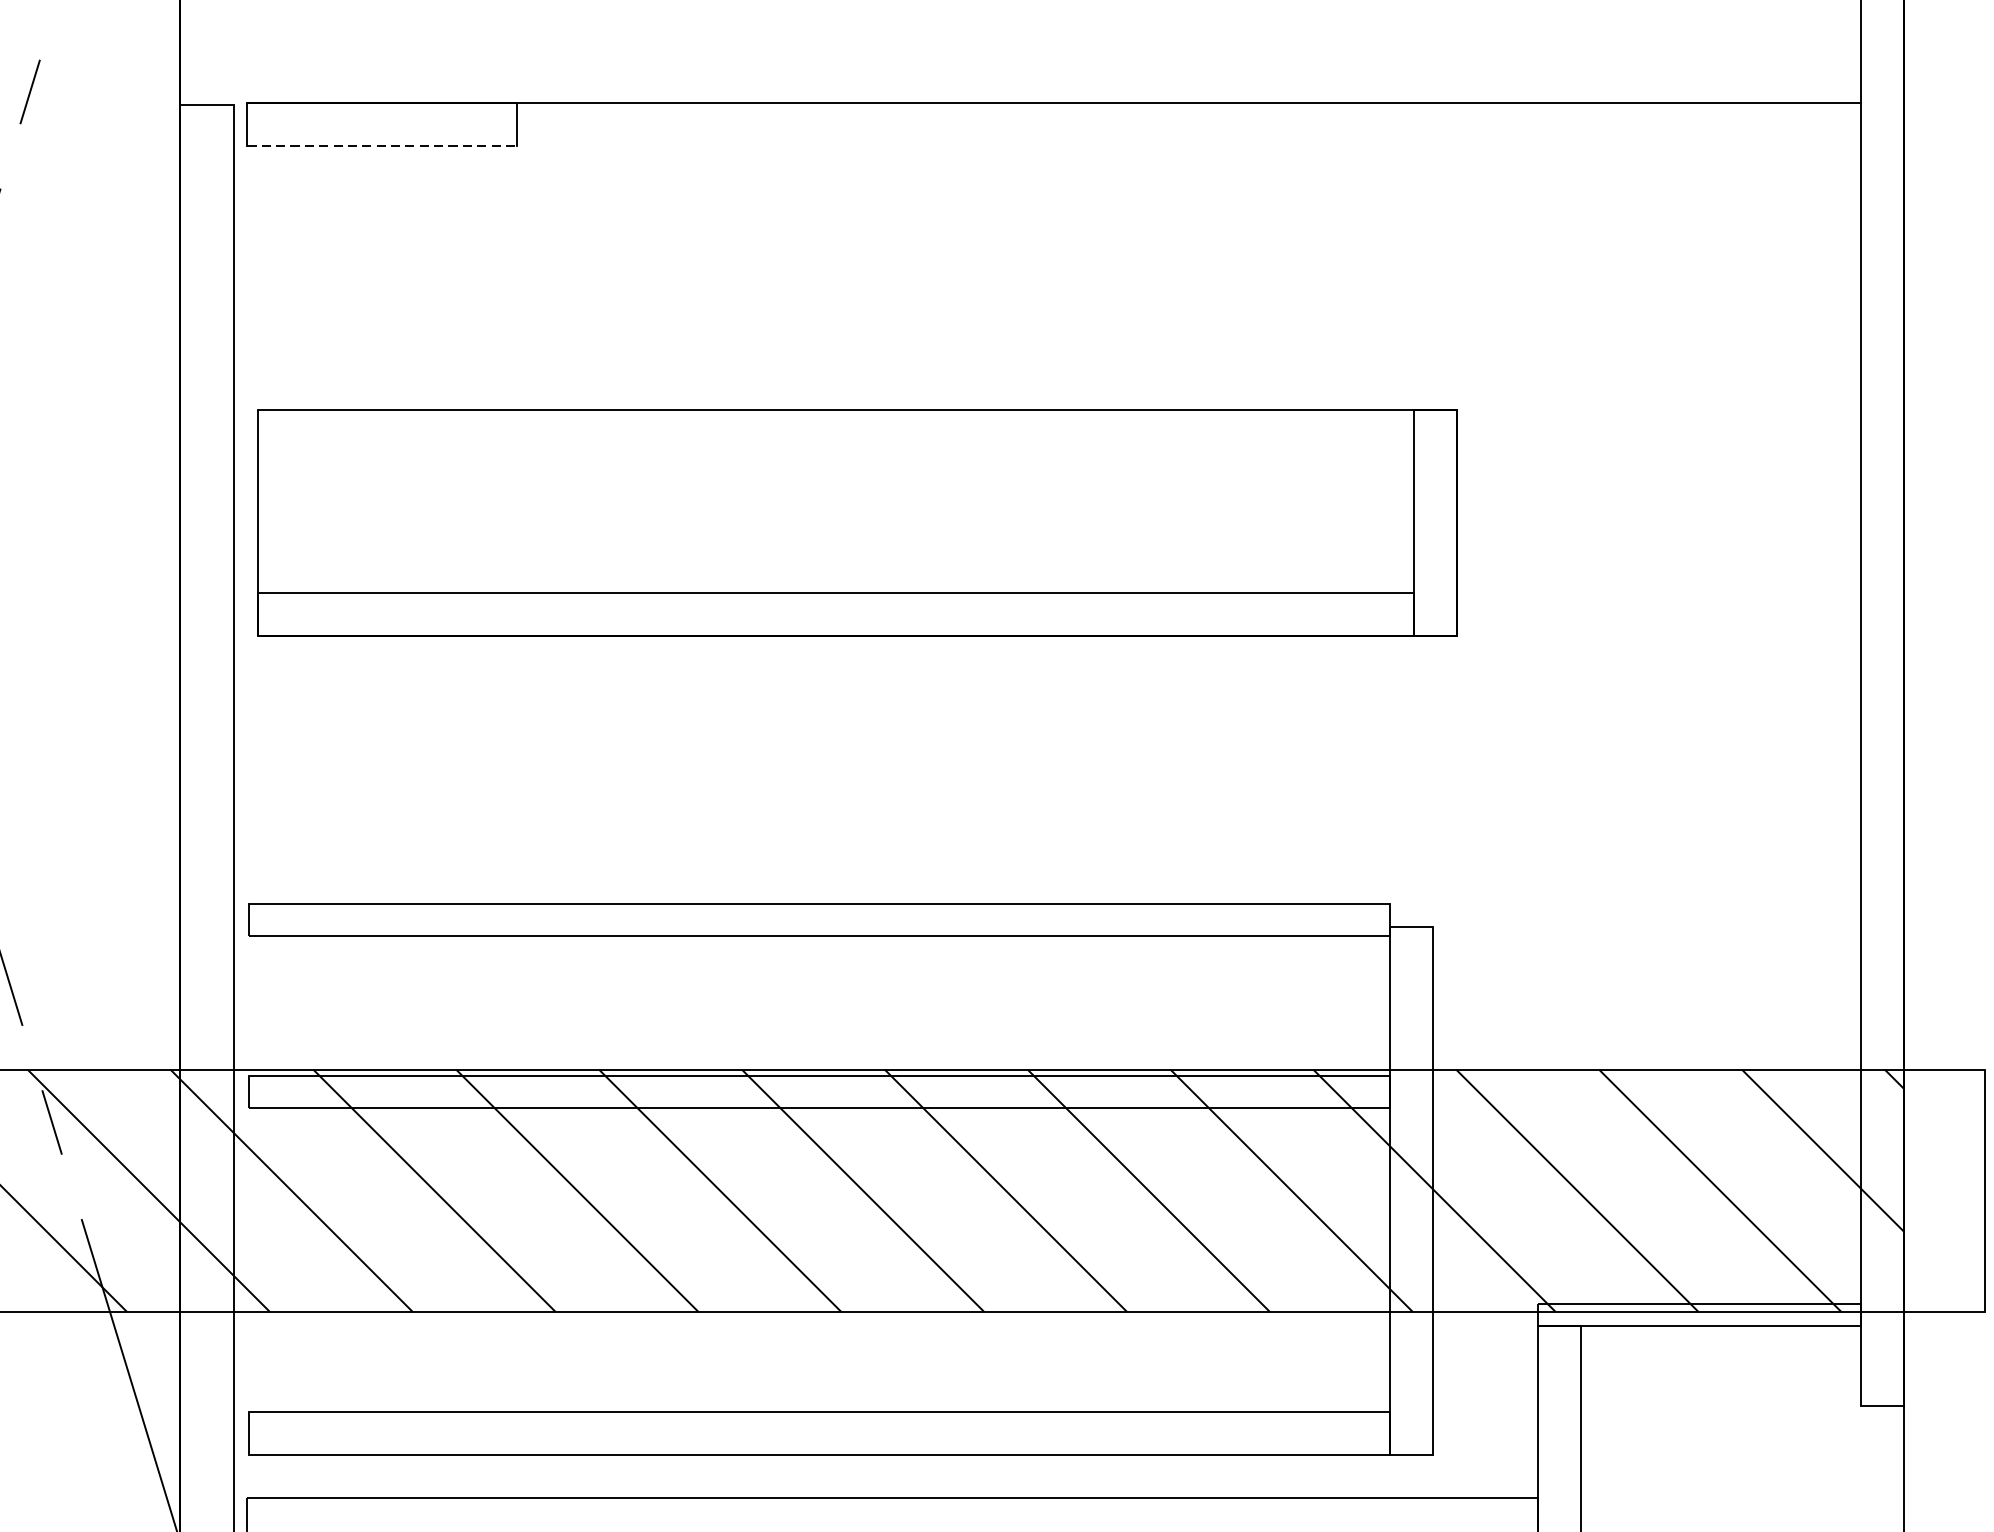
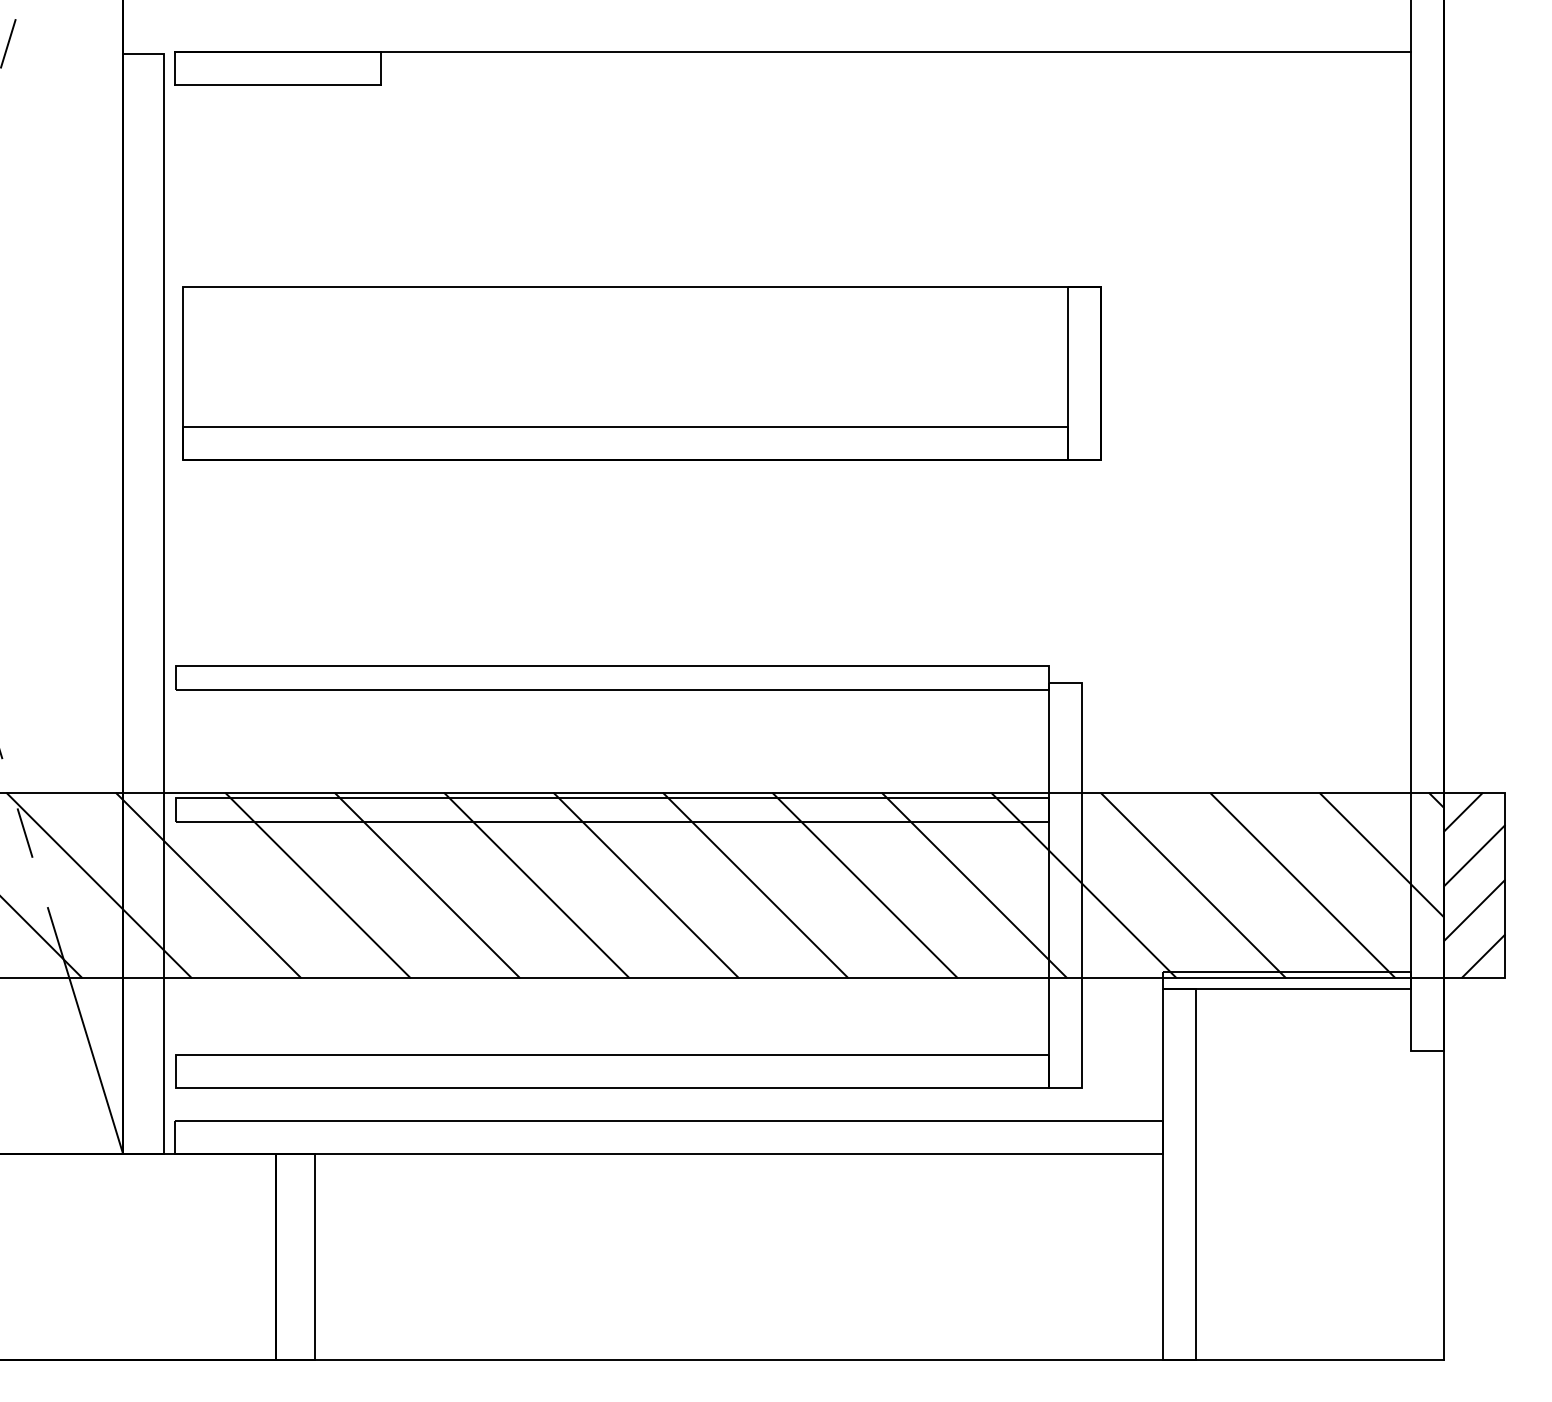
line: (382, 145) -> (278, 84), dashed -> solid
hatch: (1944, 1190) -> (1474, 885), added

